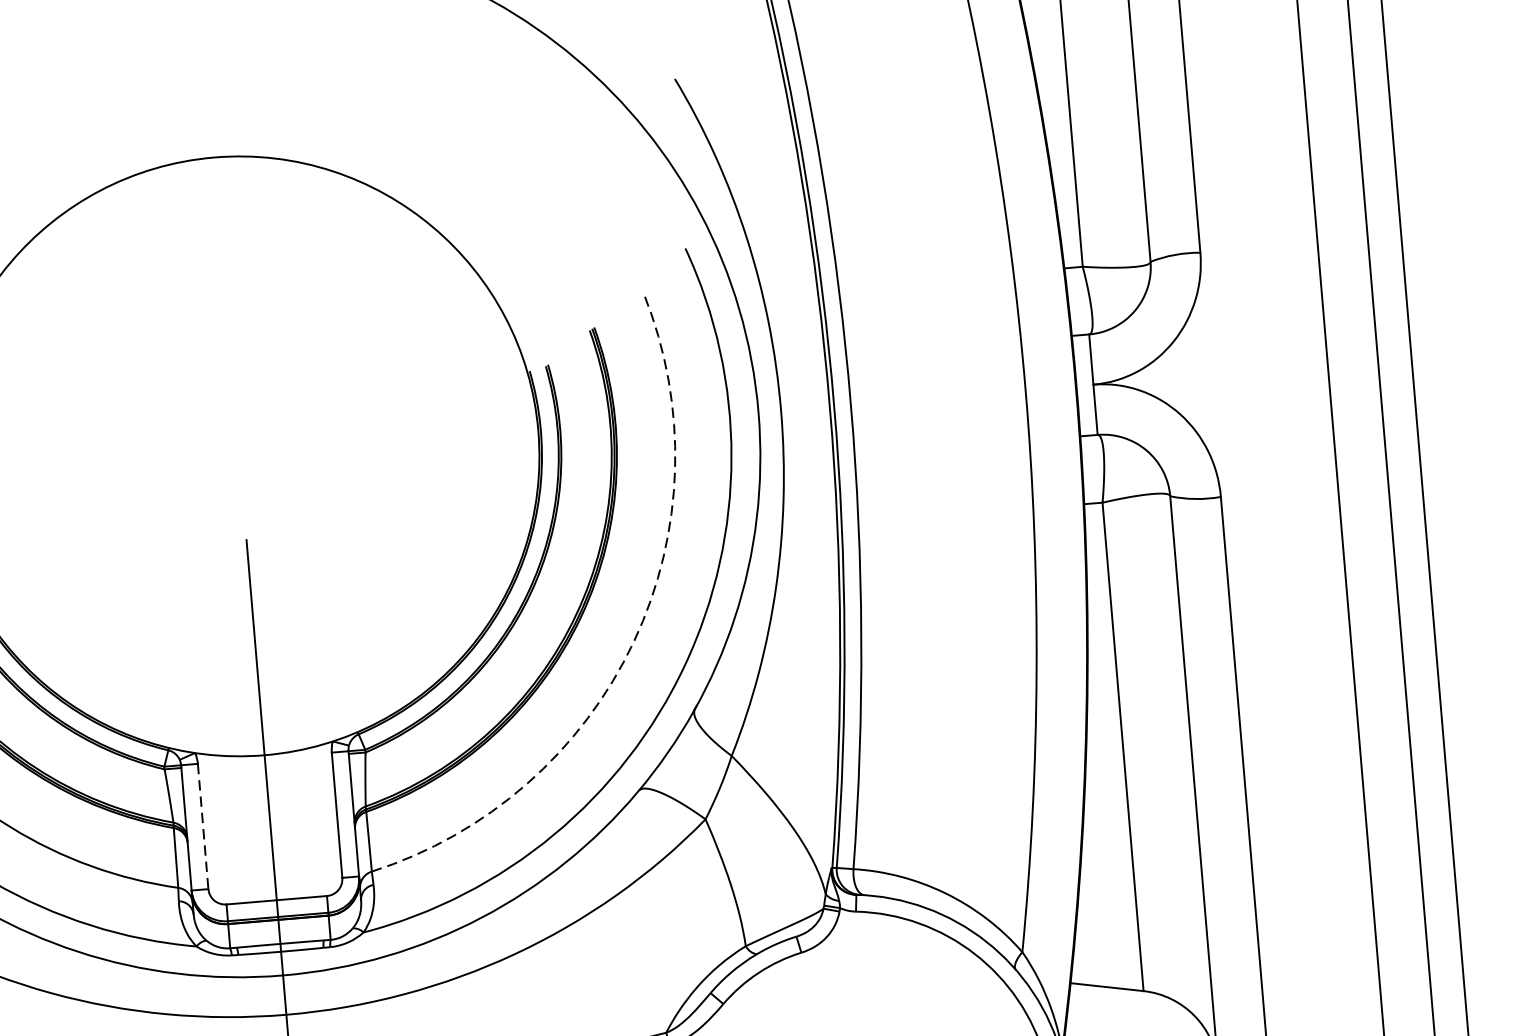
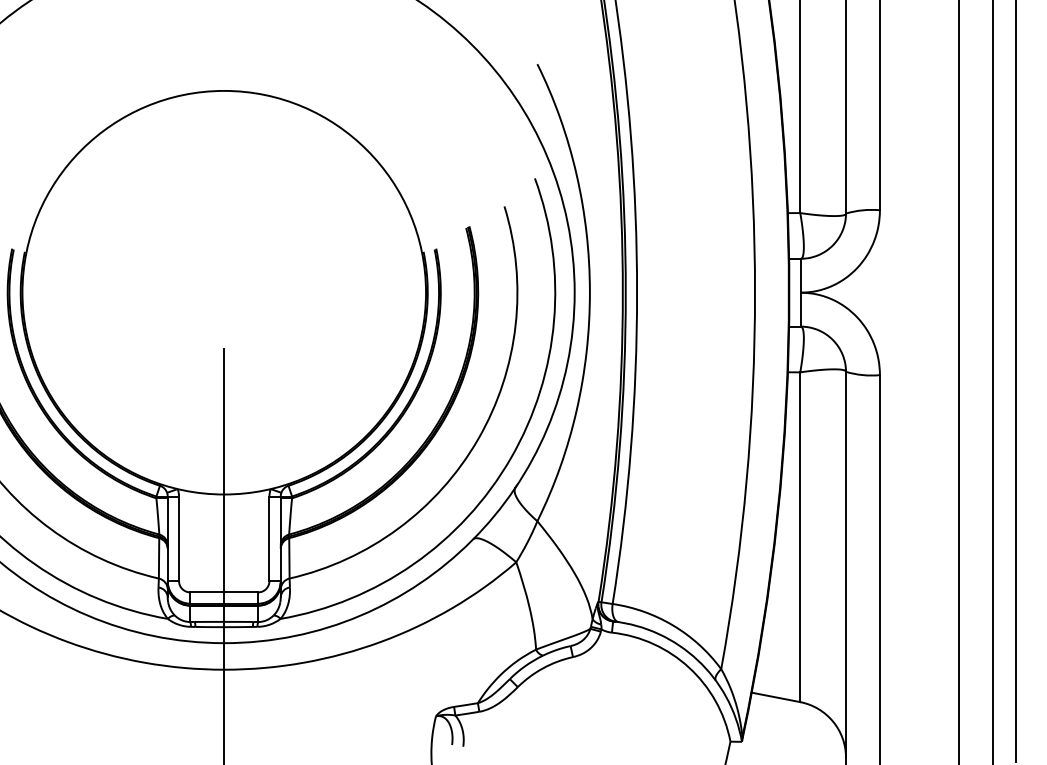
arc: (634, 642) -> (478, 439), dashed -> solid
line: (203, 827) -> (179, 539), dashed -> solid

